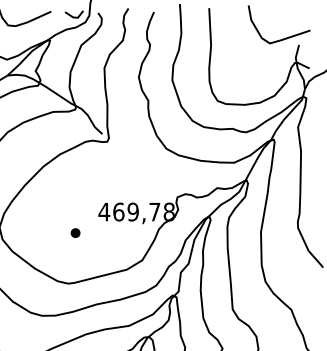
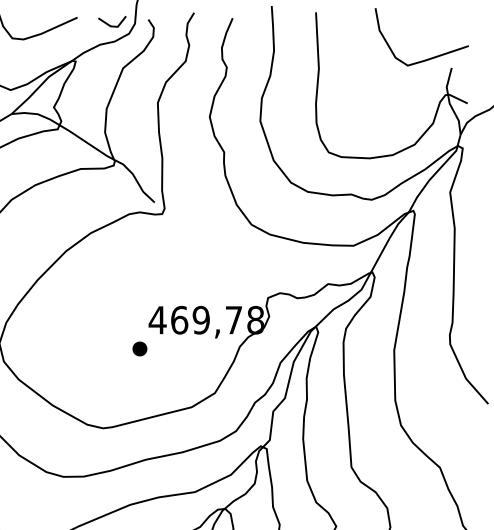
part: (75, 232) -> (139, 348), moved

